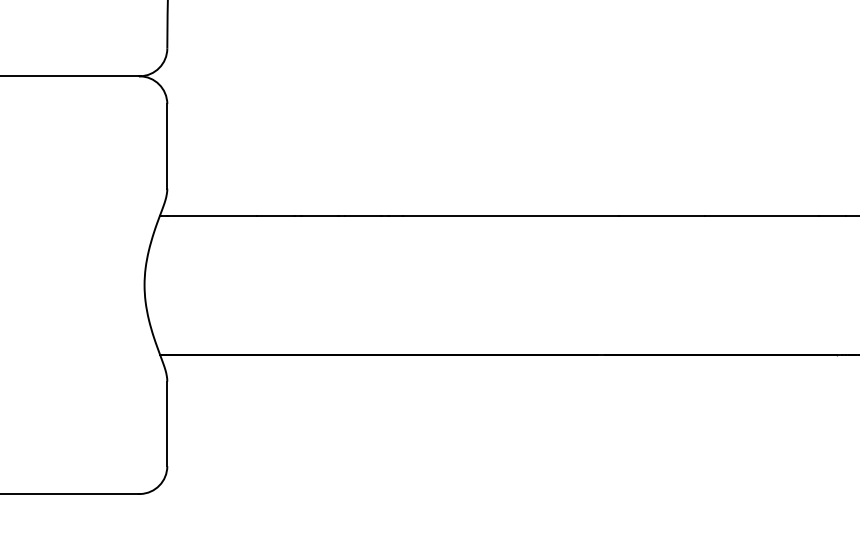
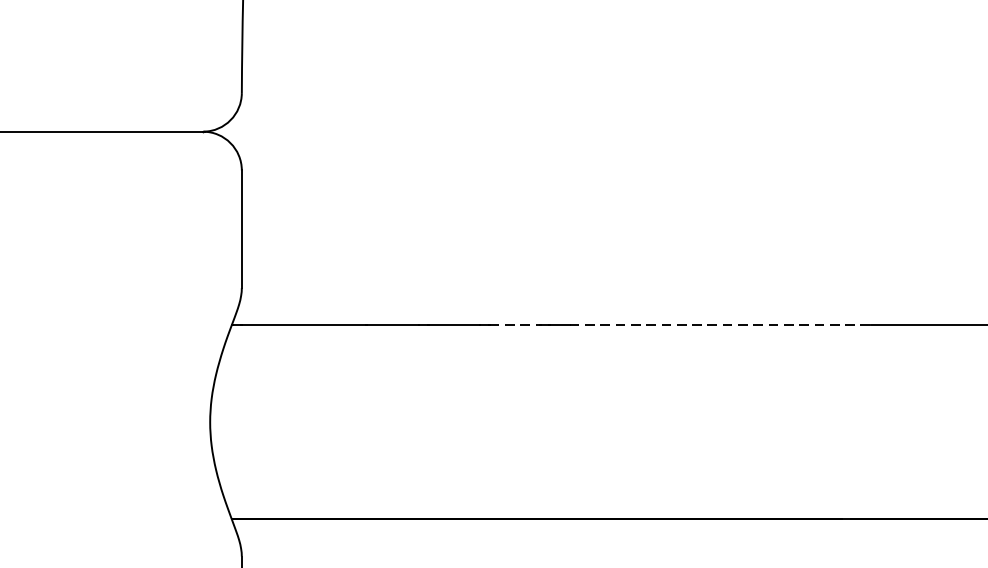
line: (363, 215) -> (514, 325), solid -> dashed
line: (511, 215) -> (720, 325), solid -> dashed

